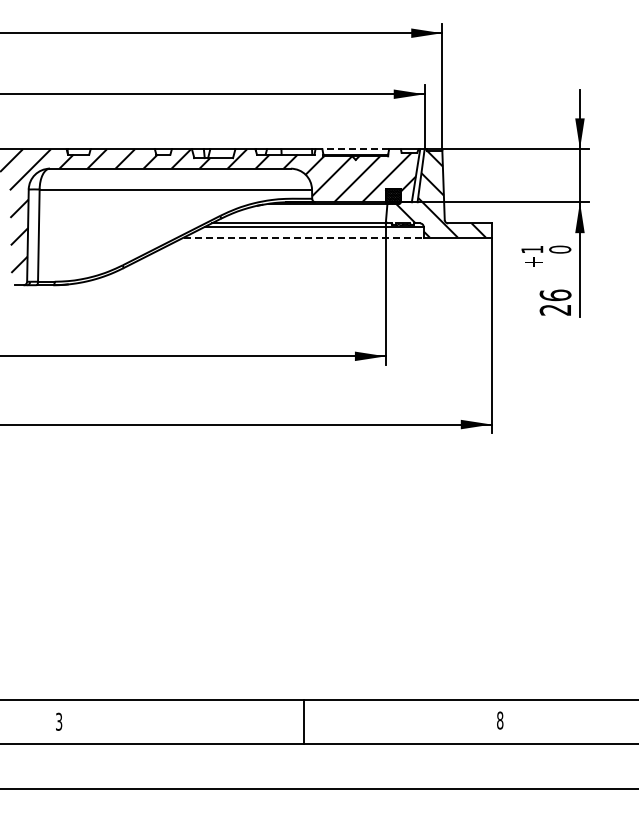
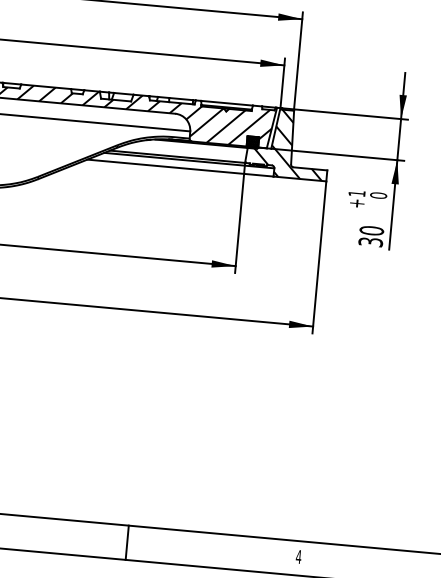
line: (355, 149) -> (226, 103), dashed -> solid
line: (303, 237) -> (180, 168), dashed -> solid
text: (555, 302) -> (371, 236), 26 -> 30
text: (499, 720) -> (298, 556), 8 -> 4
line: (304, 722) -> (127, 542), moved

